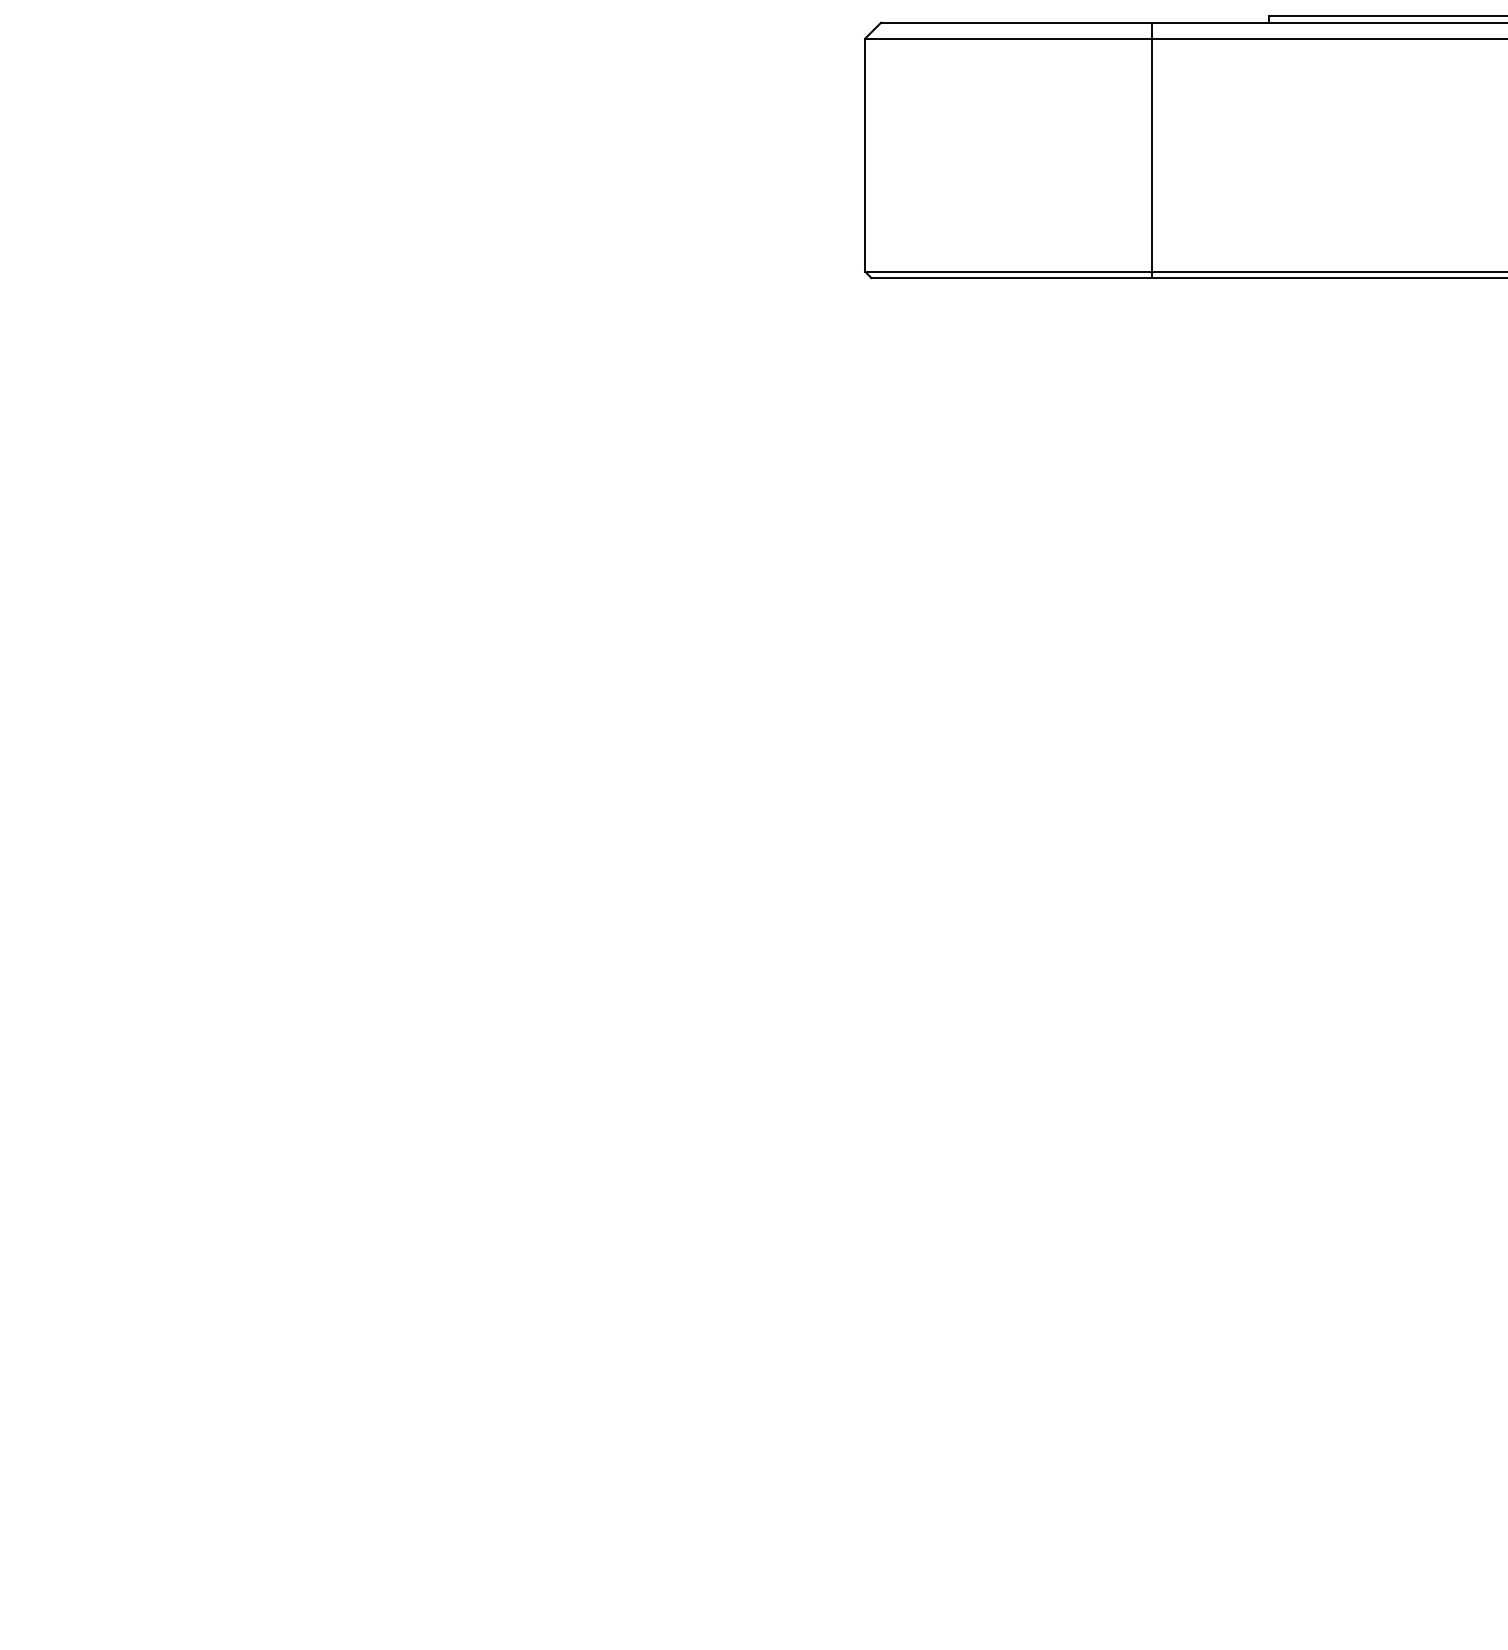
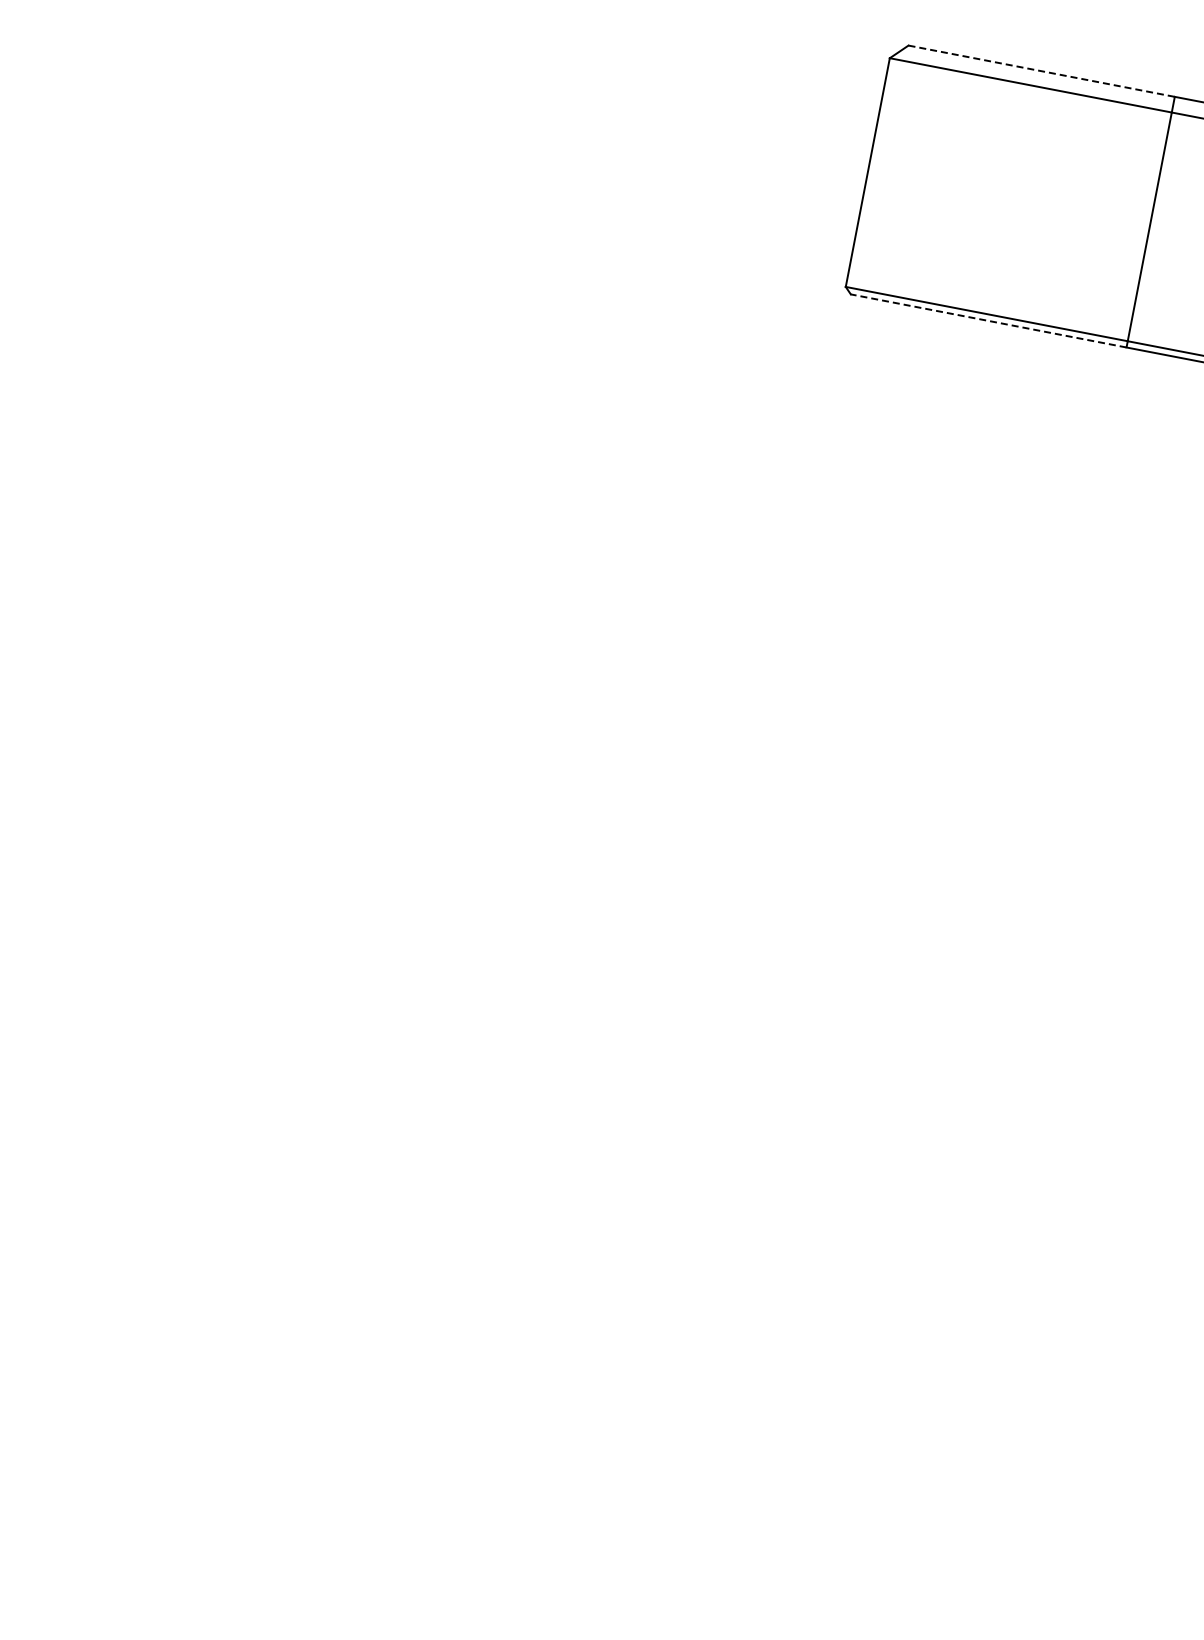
line: (1016, 22) -> (1041, 70), solid -> dashed
line: (1011, 278) -> (988, 321), solid -> dashed

